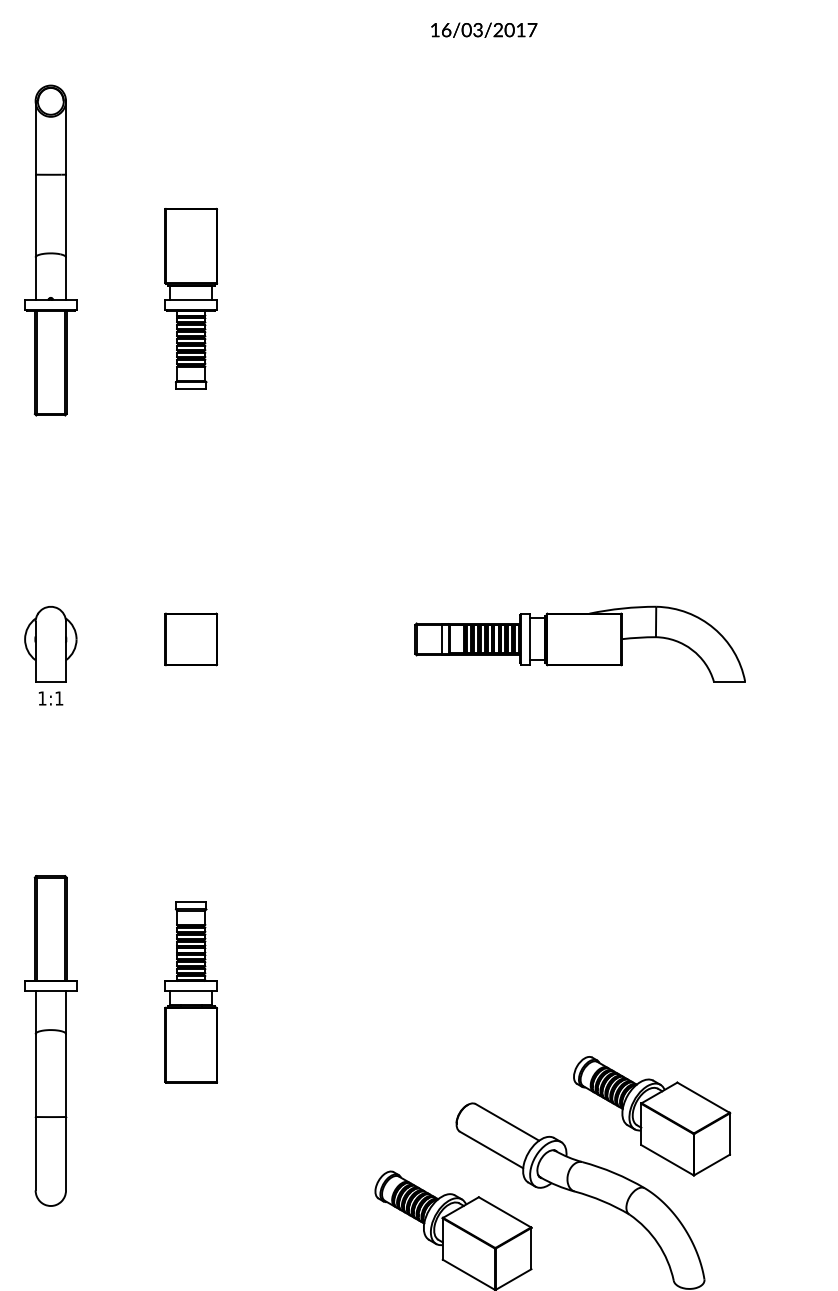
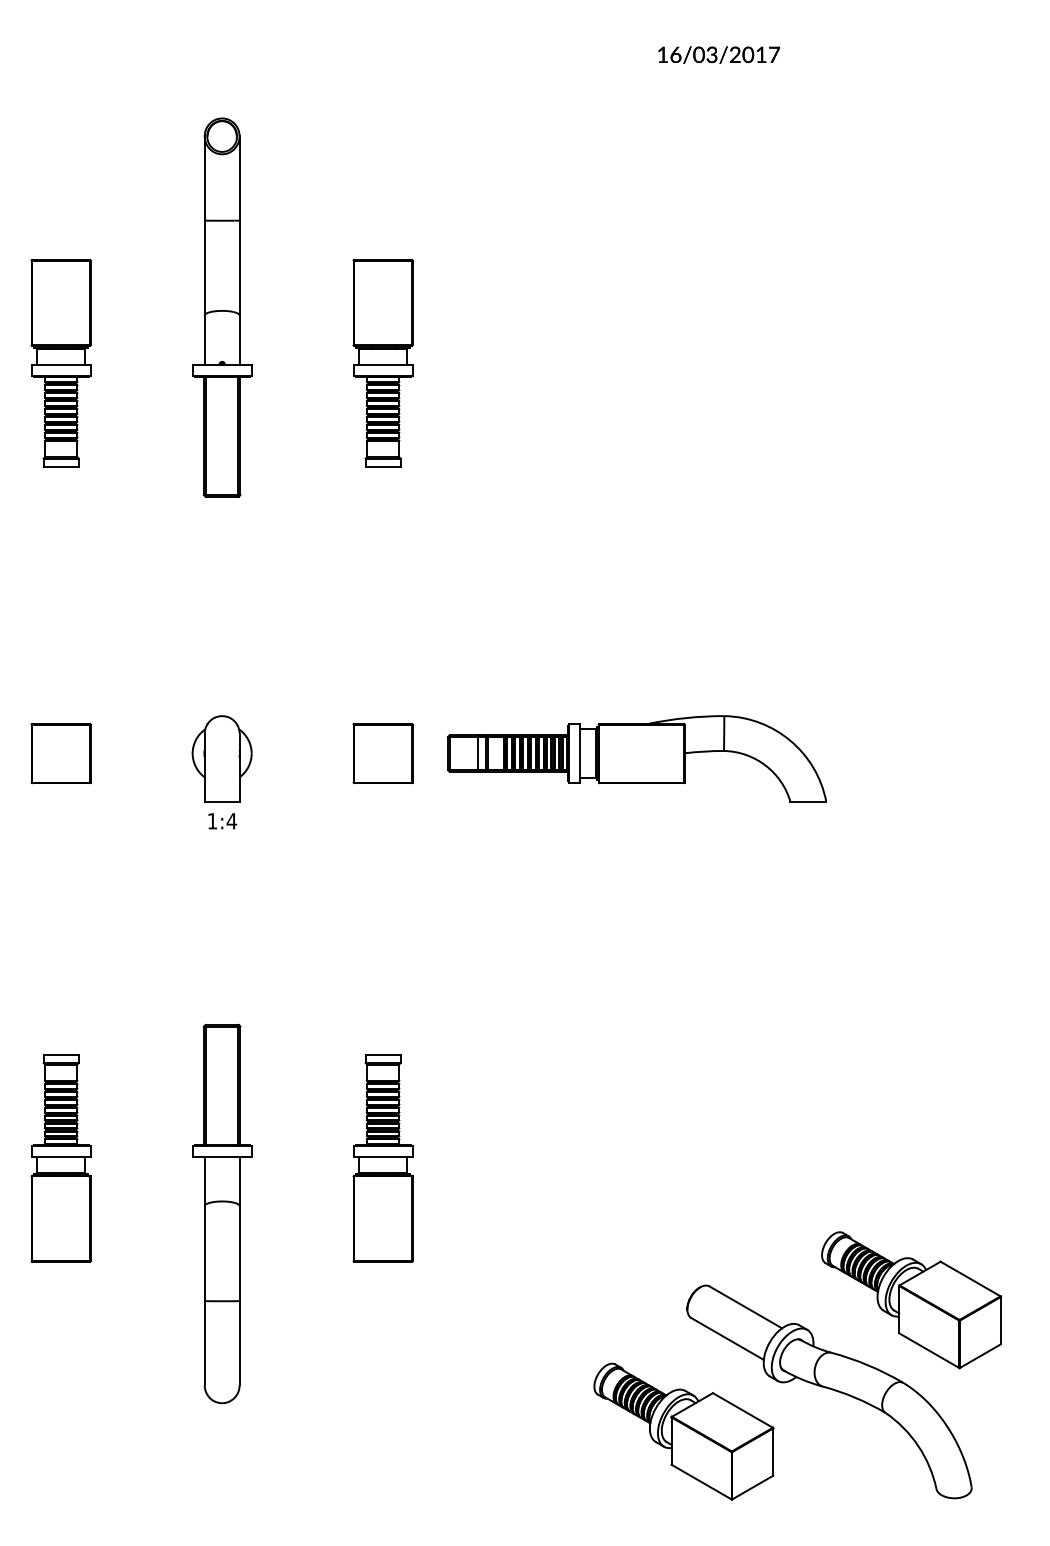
part: (580, 643) -> (637, 758), moved
text: (58, 698) -> (231, 821), 1:1 -> 1:4

